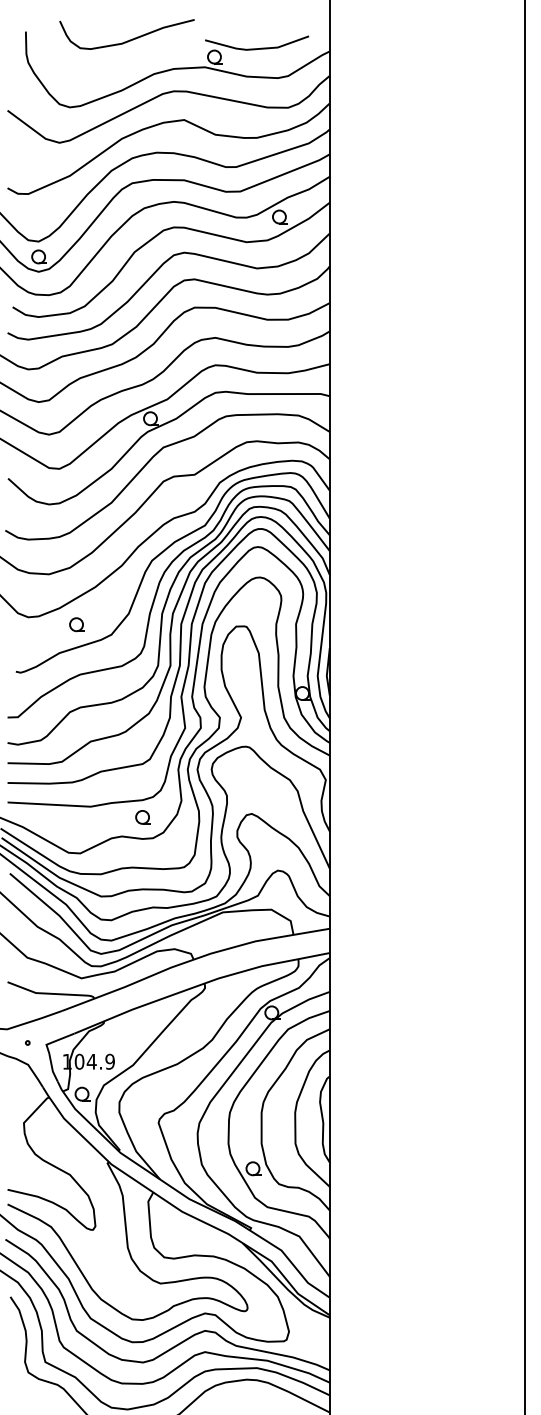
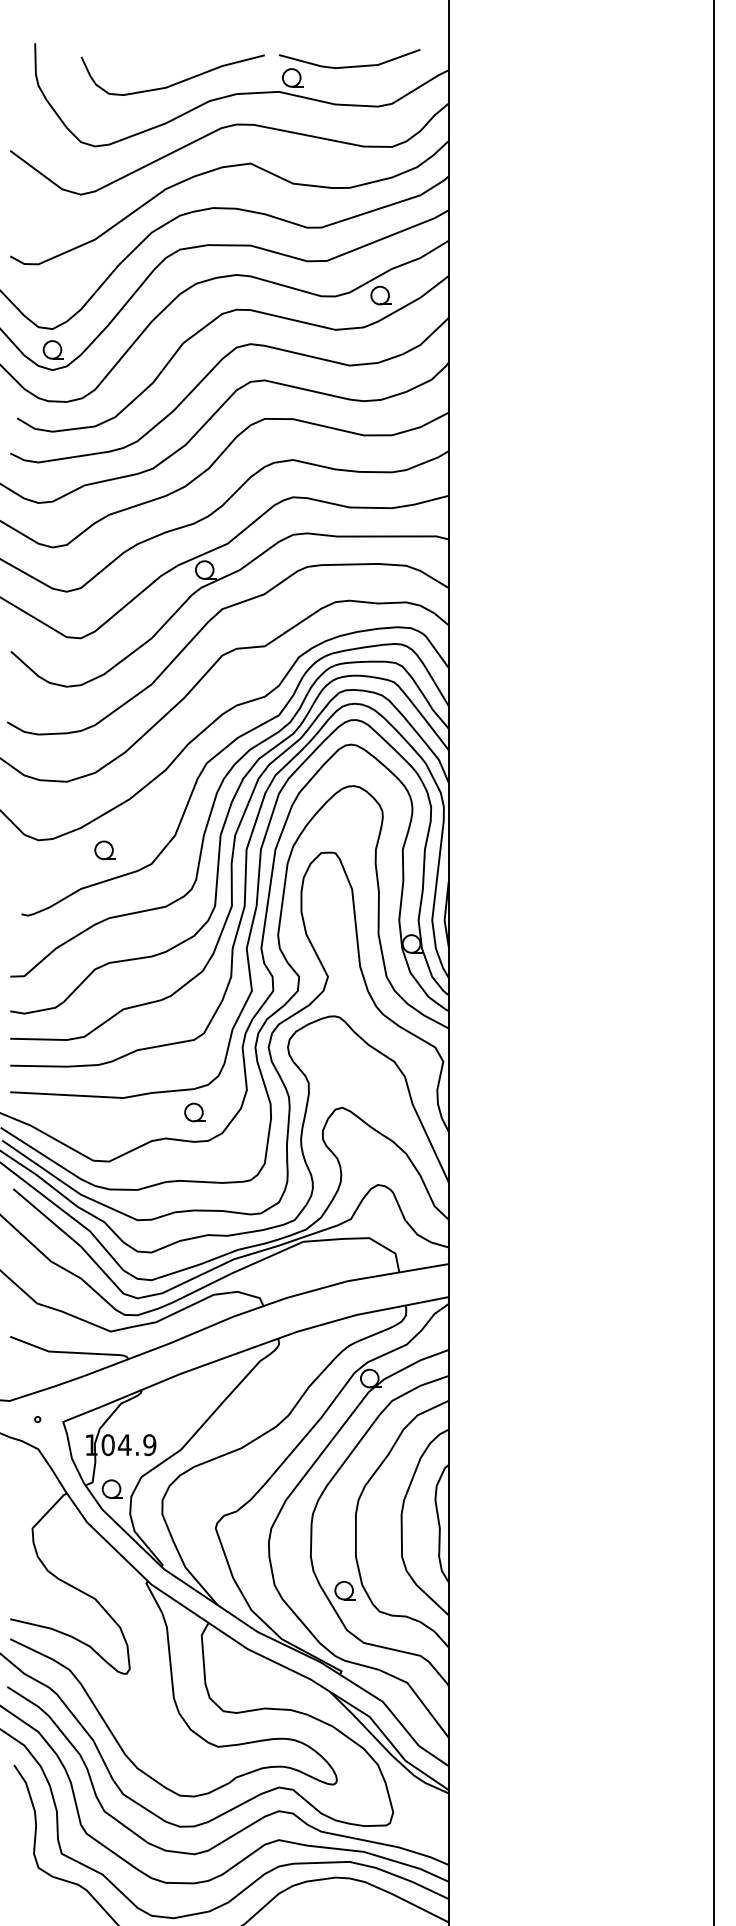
curve: (129, 39) -> (176, 82), moved

